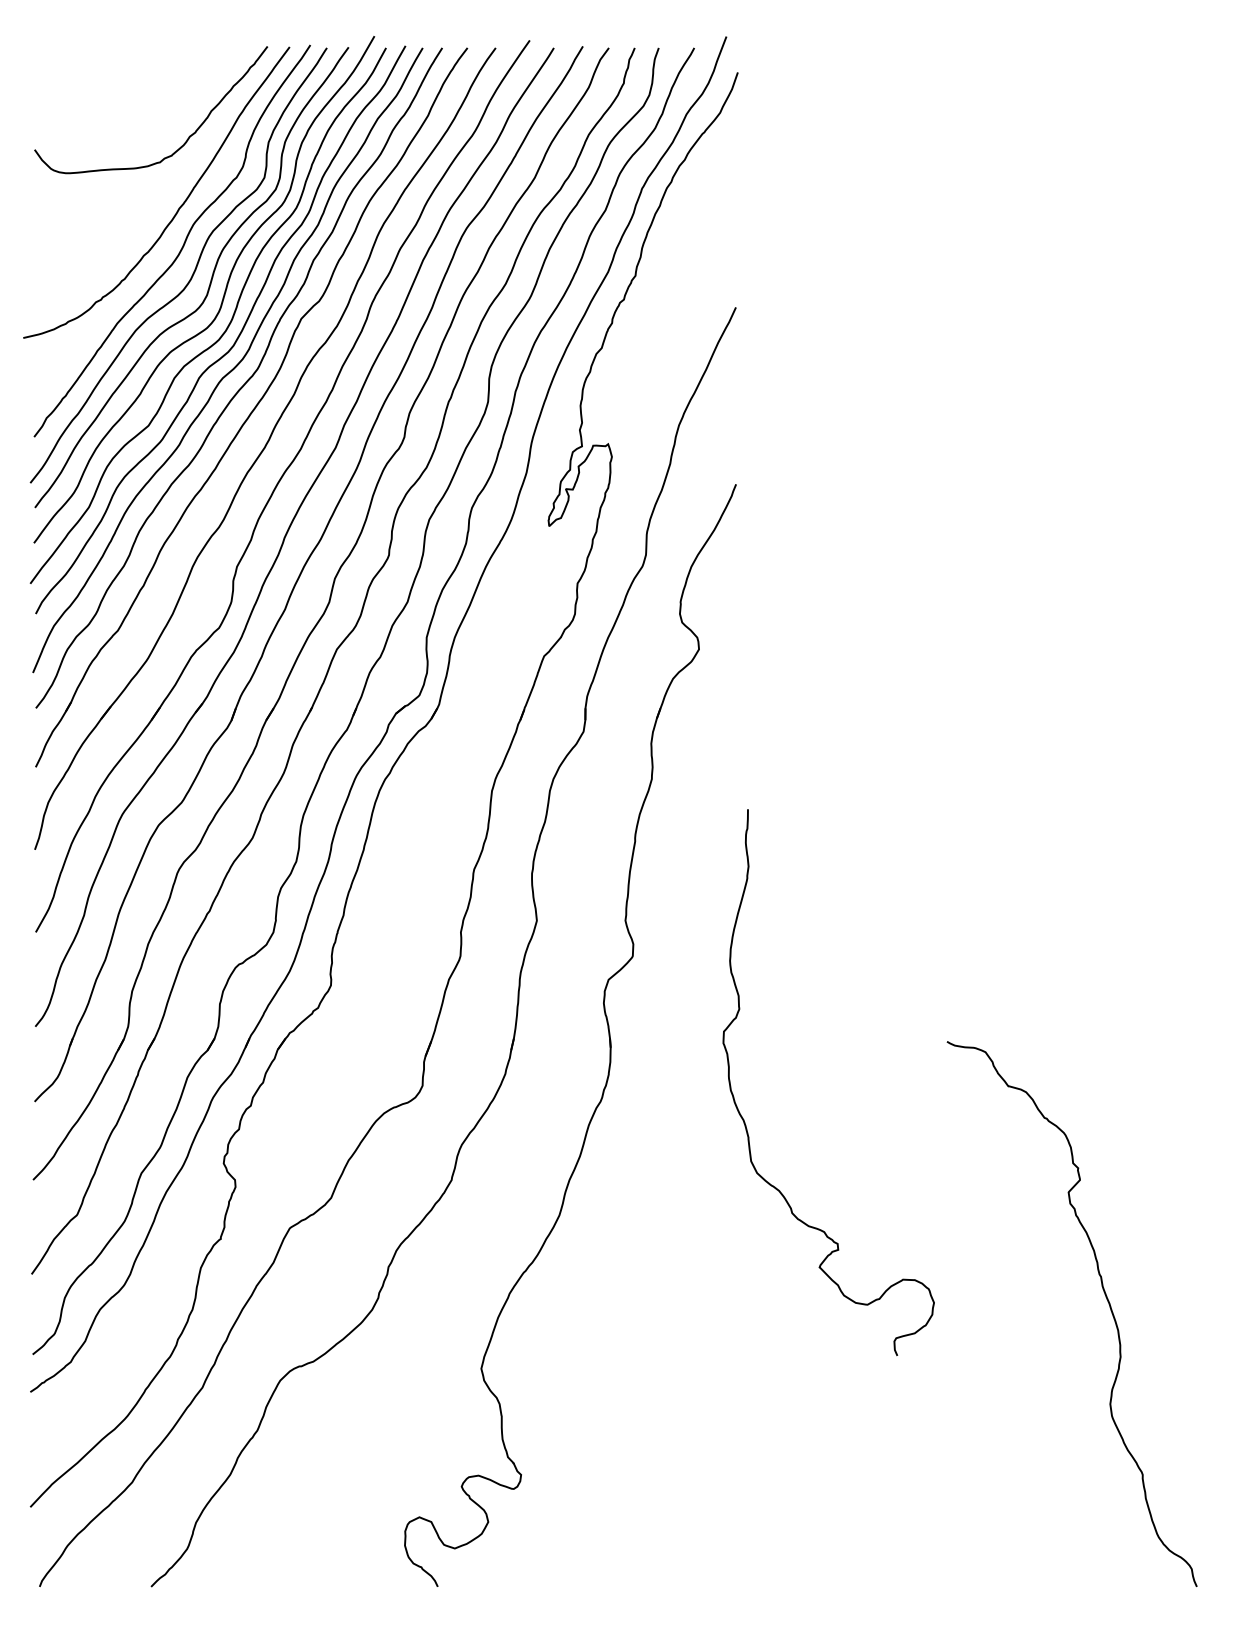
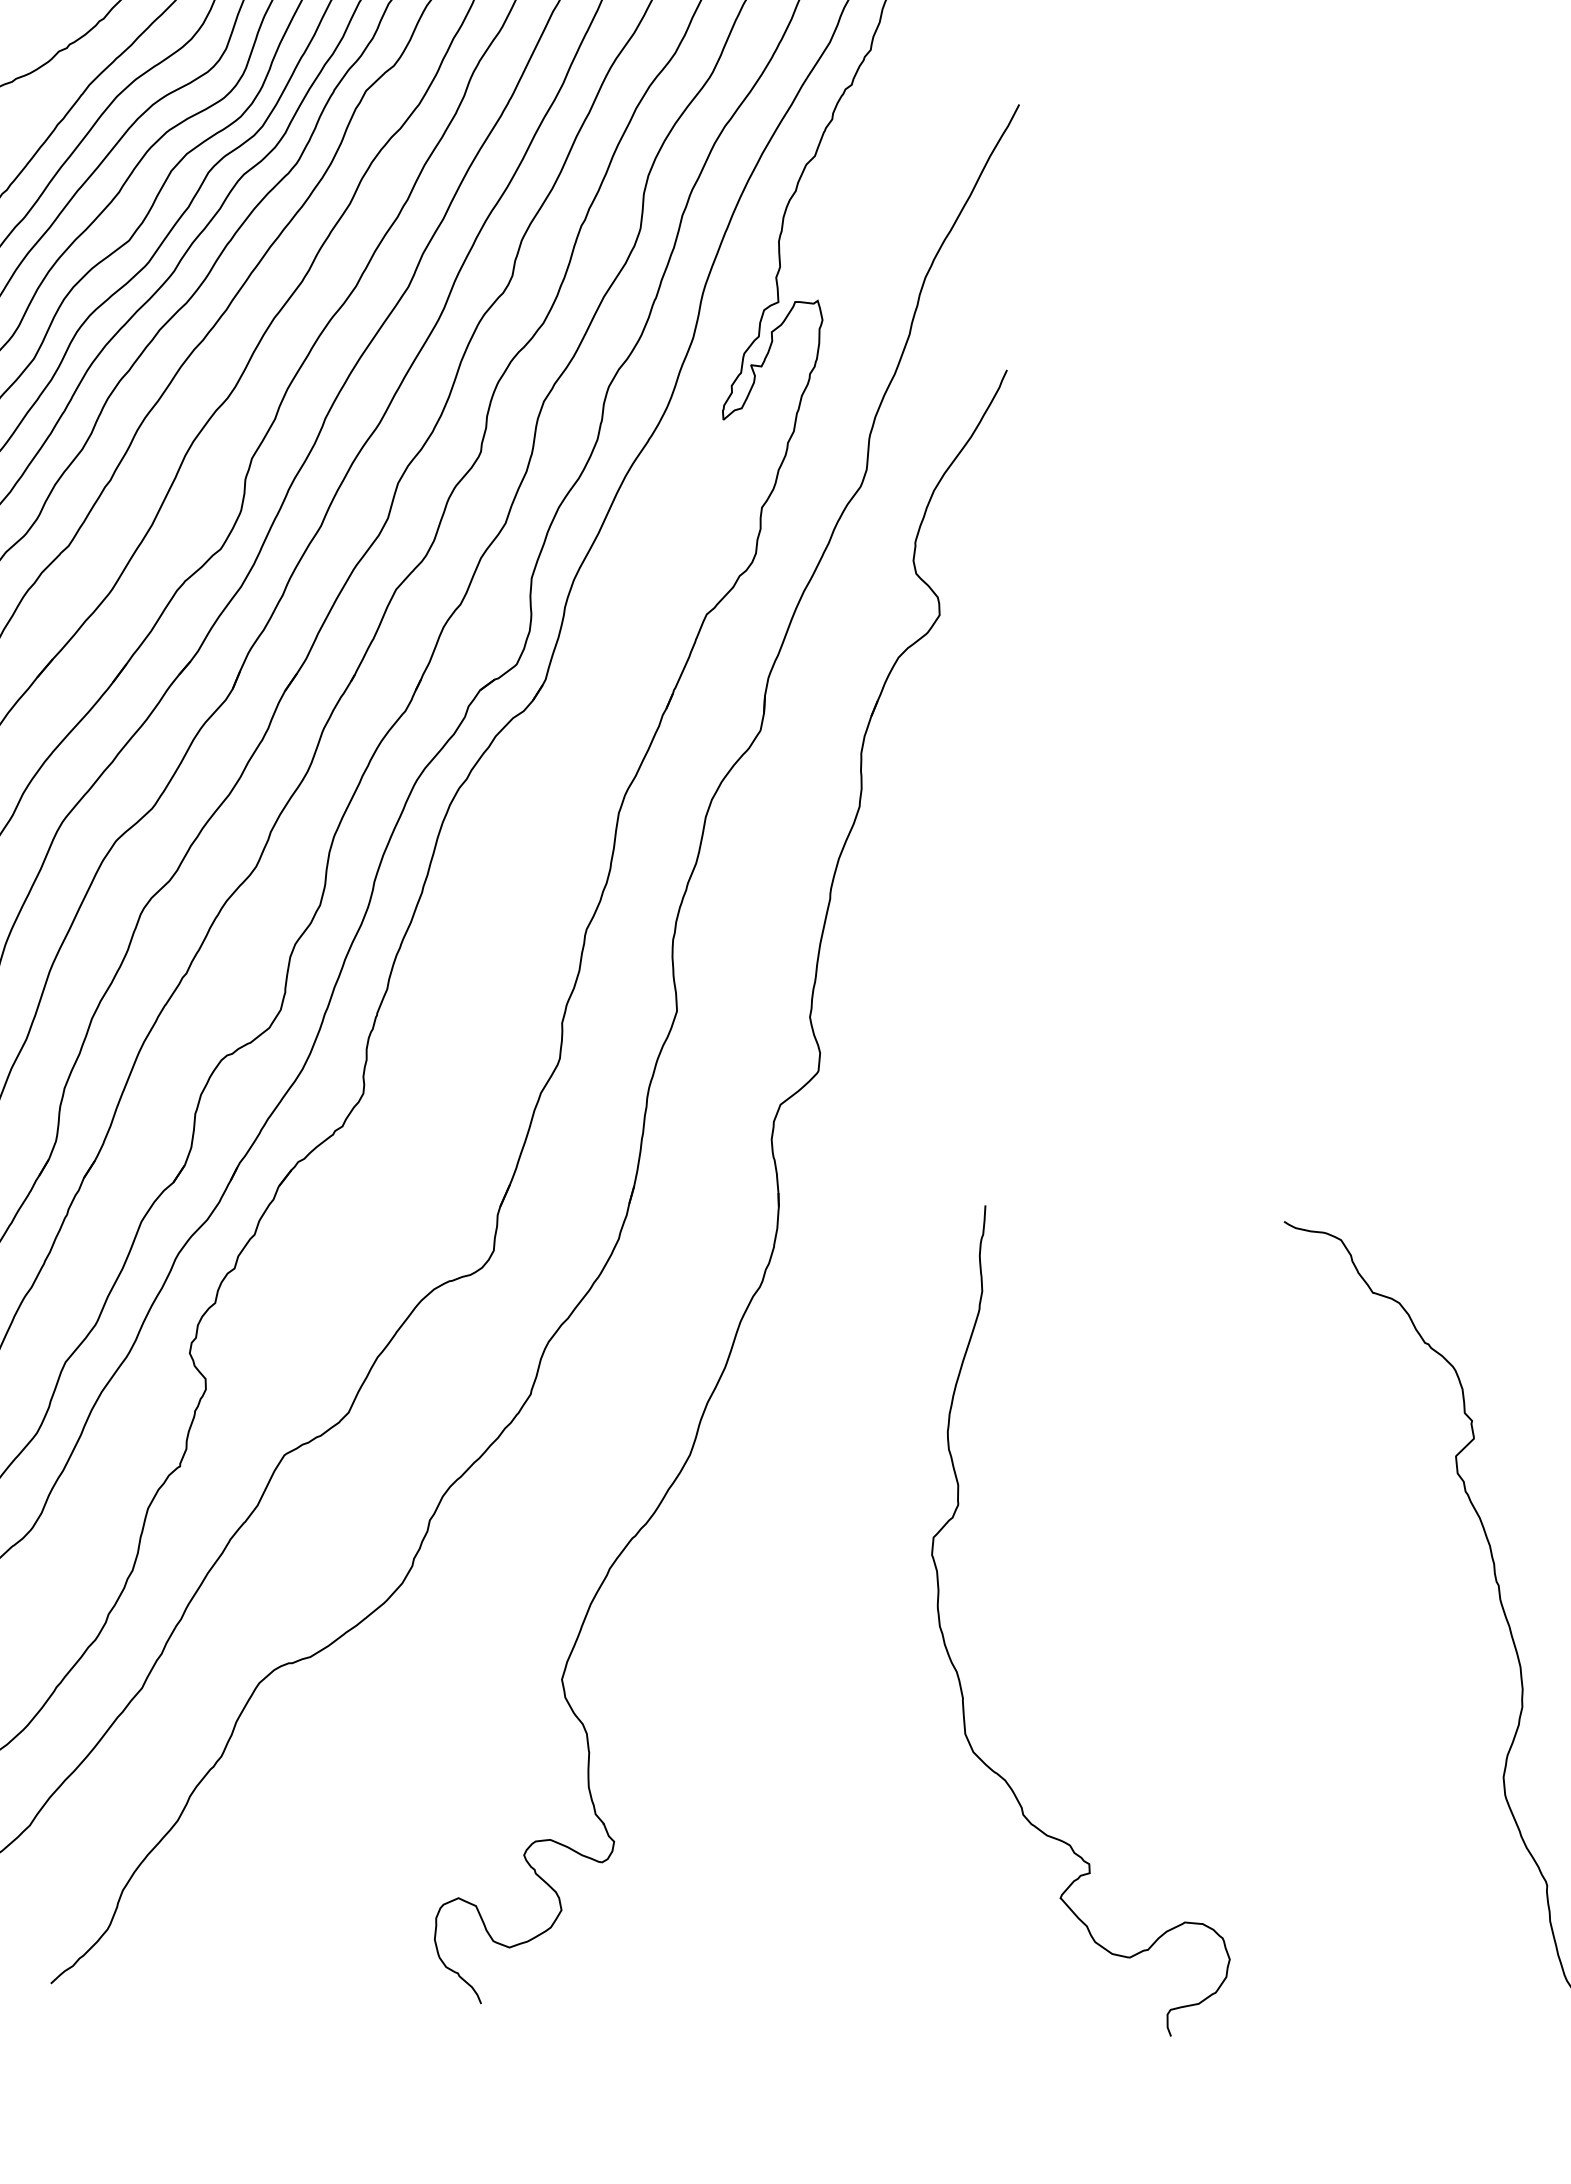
curve: (744, 1119) -> (958, 1670), moved

